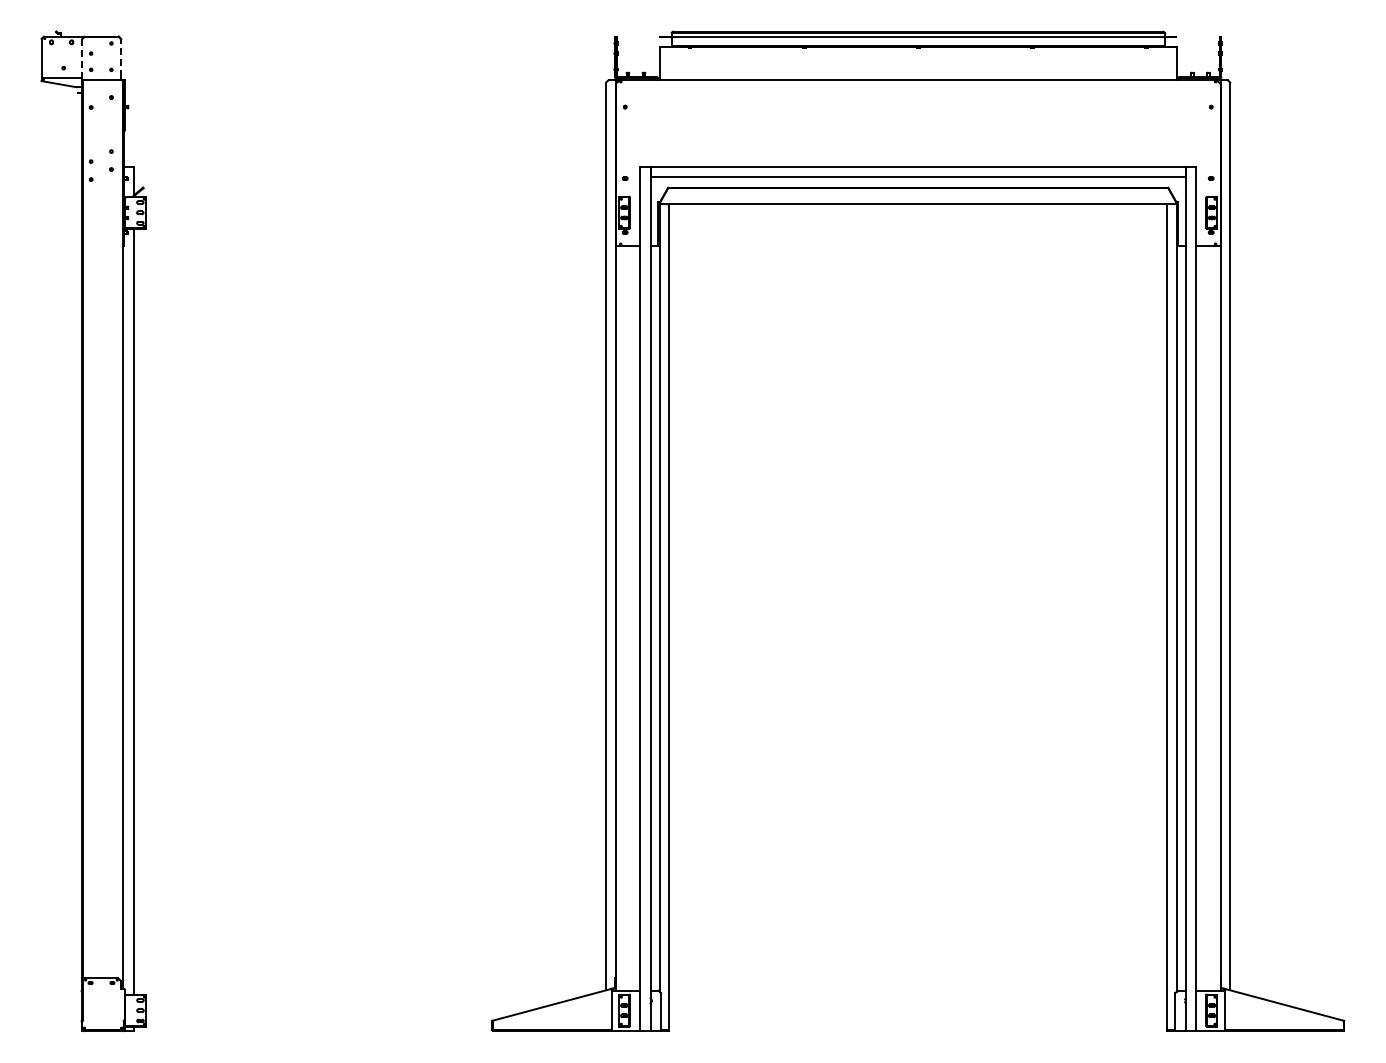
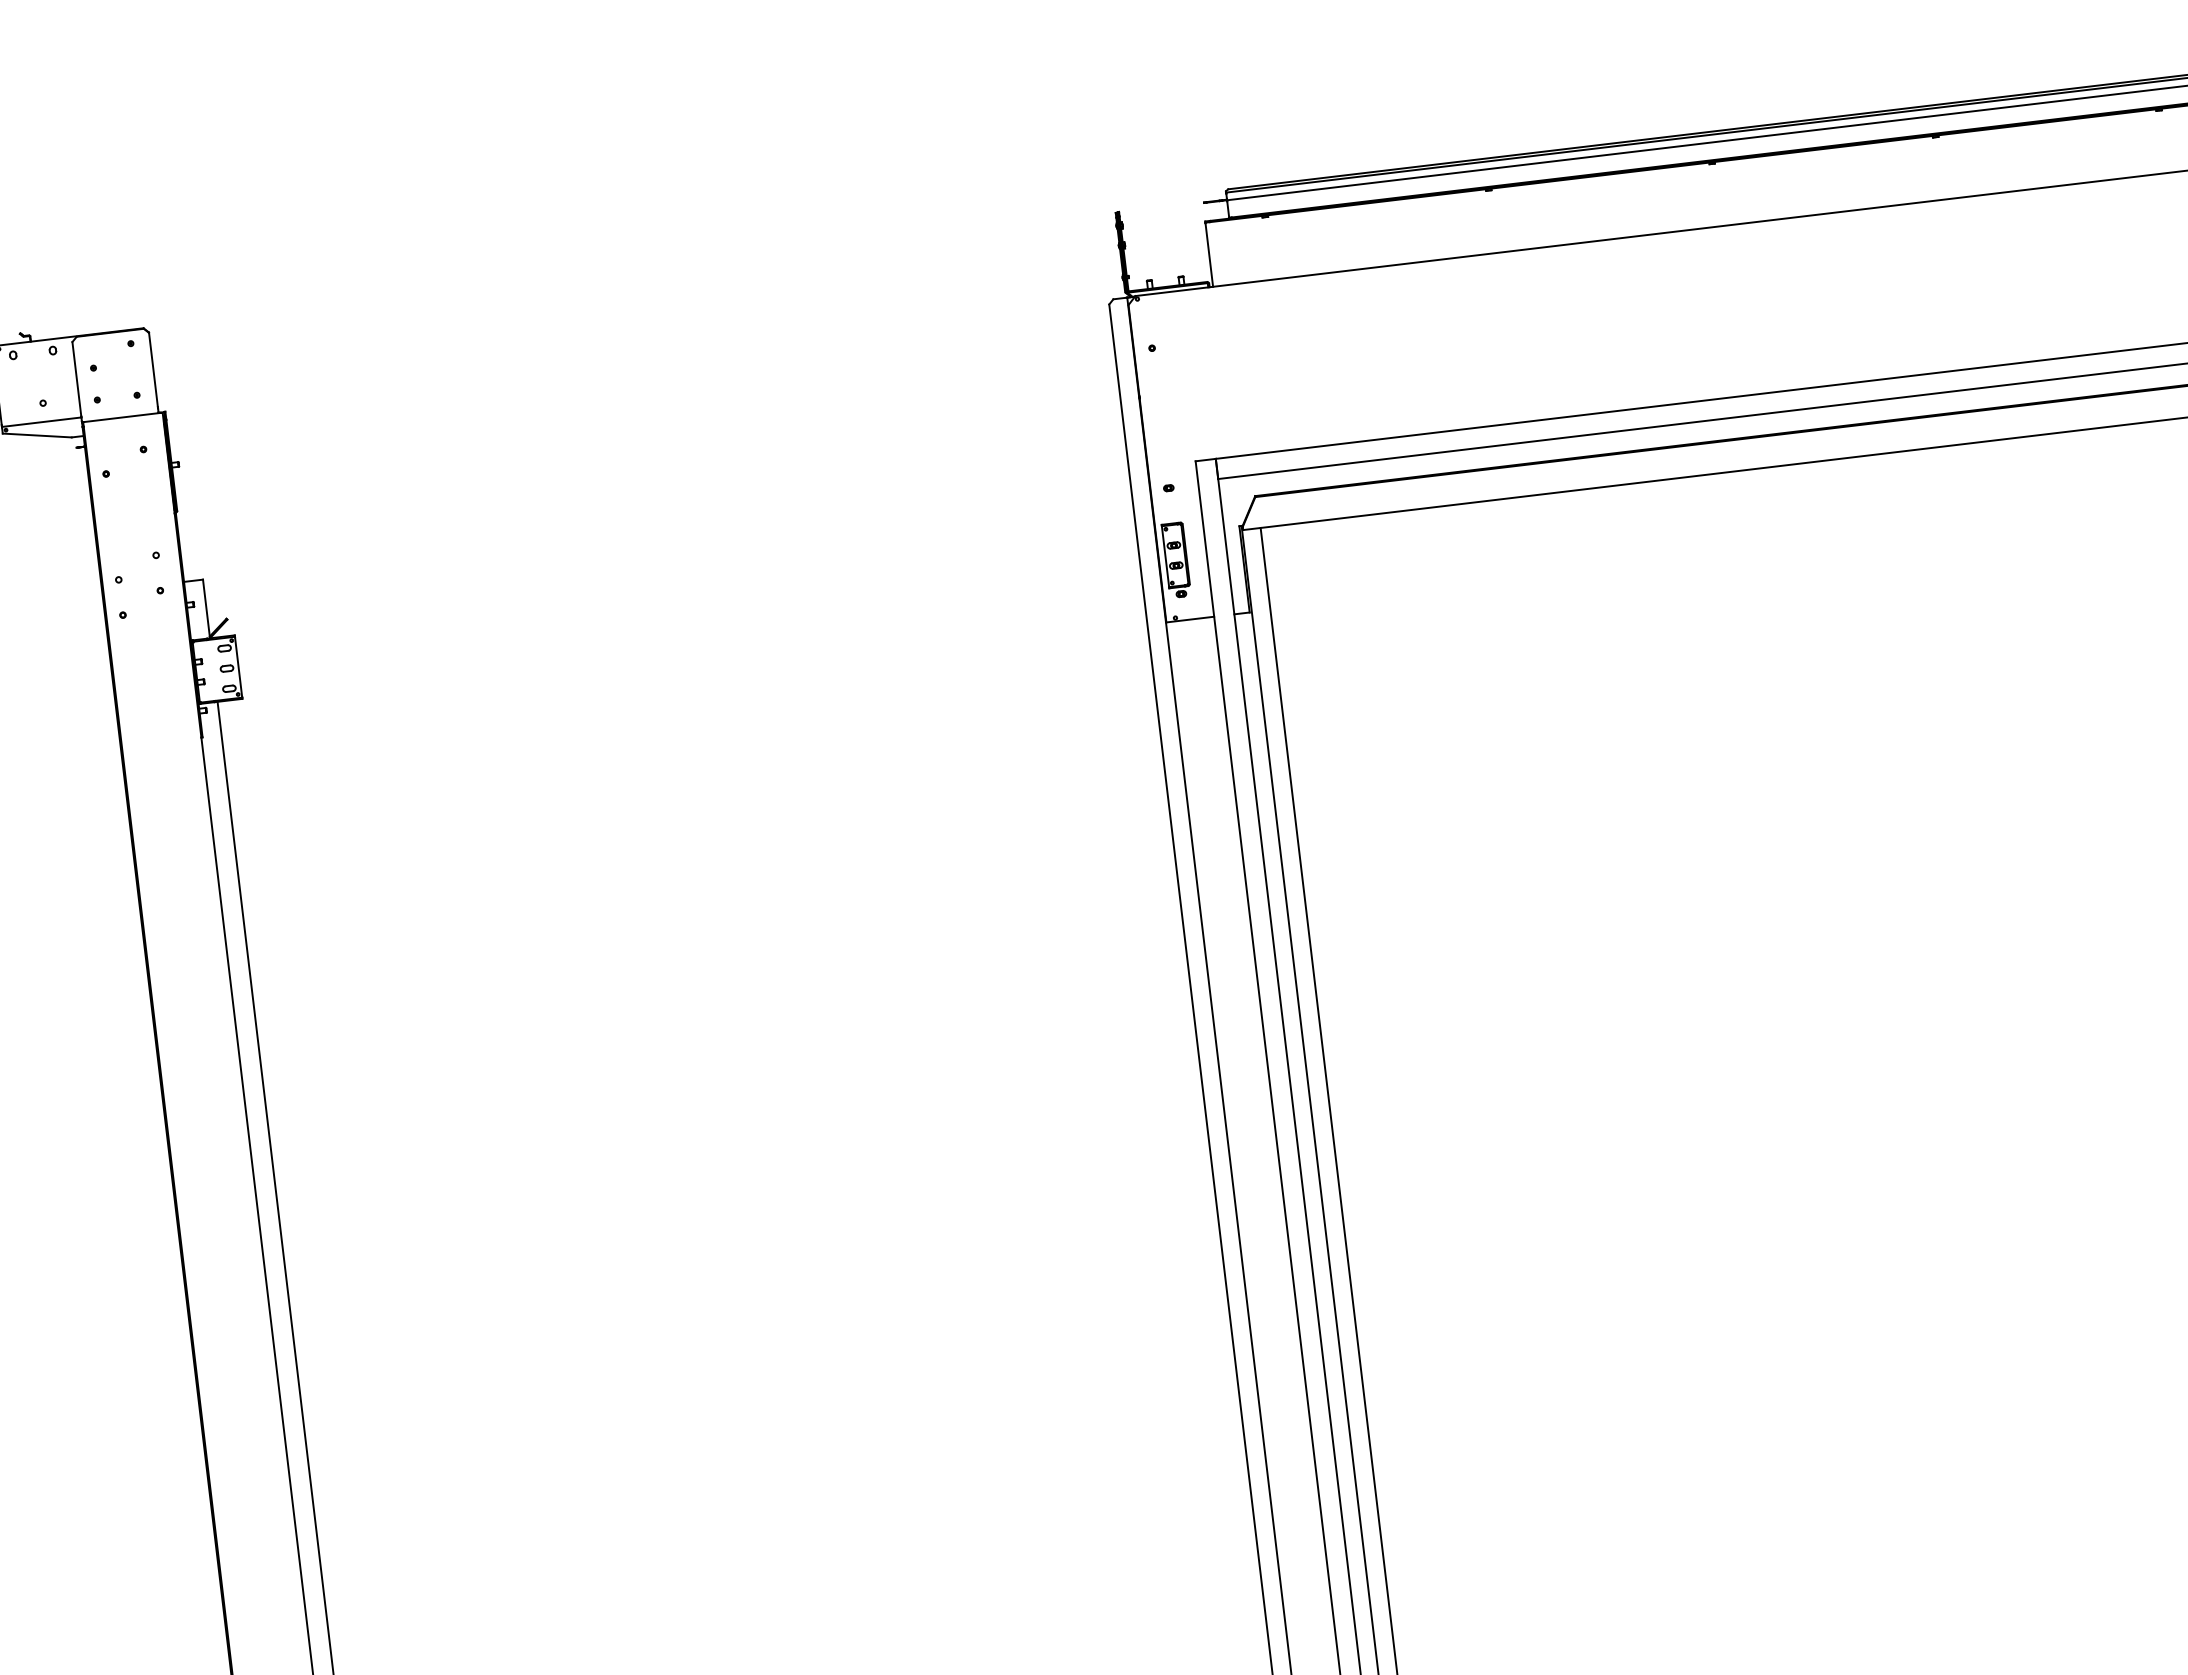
line: (82, 58) -> (77, 379), dashed -> solid
line: (121, 58) -> (154, 370), dashed -> solid

